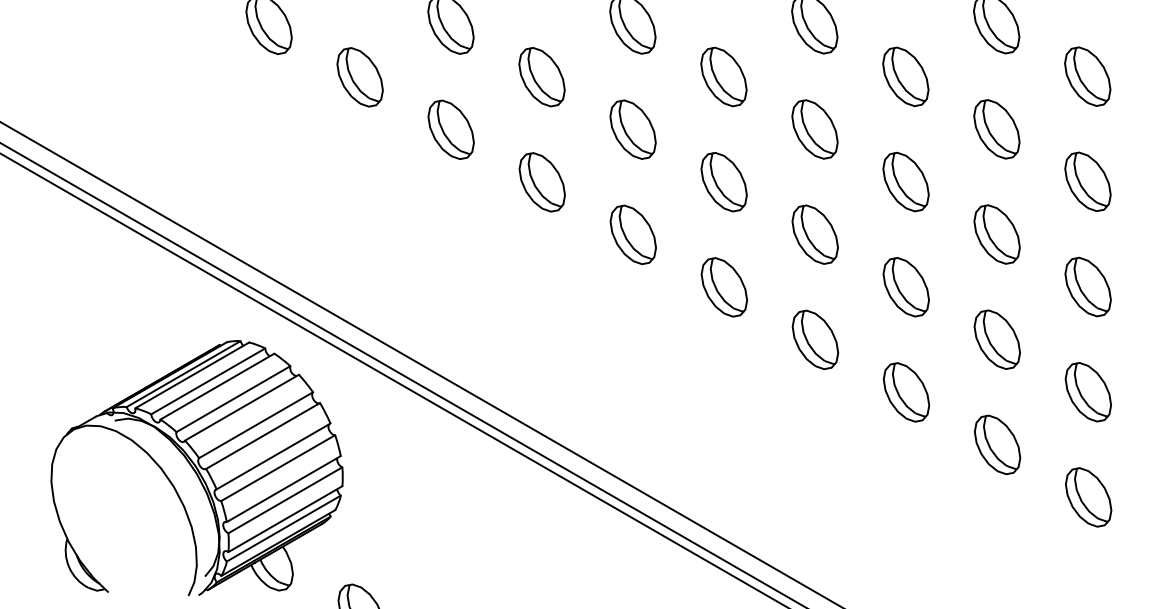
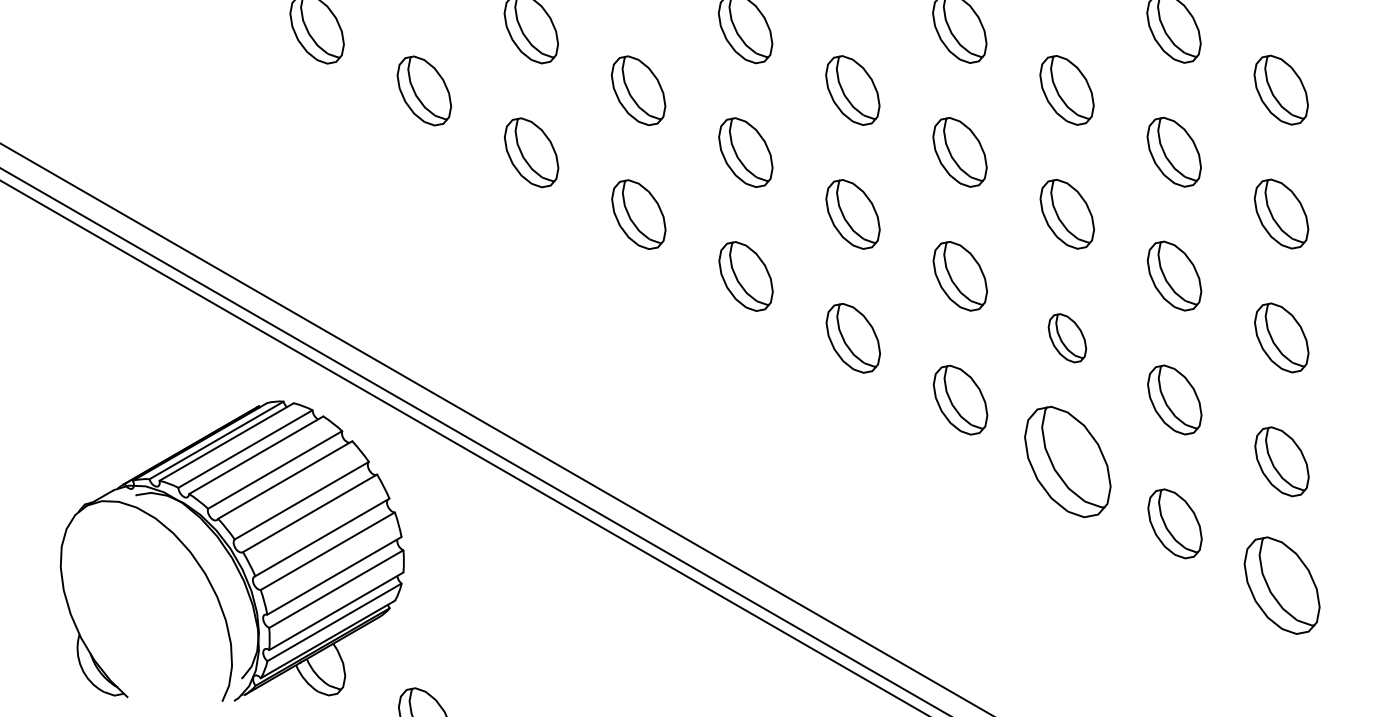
part: (905, 287) -> (1066, 338), size x0.7
part: (906, 392) -> (1067, 462), size x1.6
part: (1088, 497) -> (1282, 585), size x1.4

